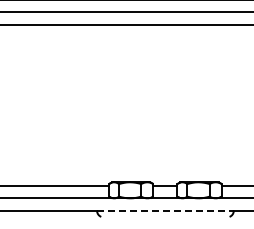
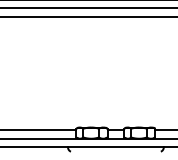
line: (165, 210) -> (115, 147), dashed -> solid

